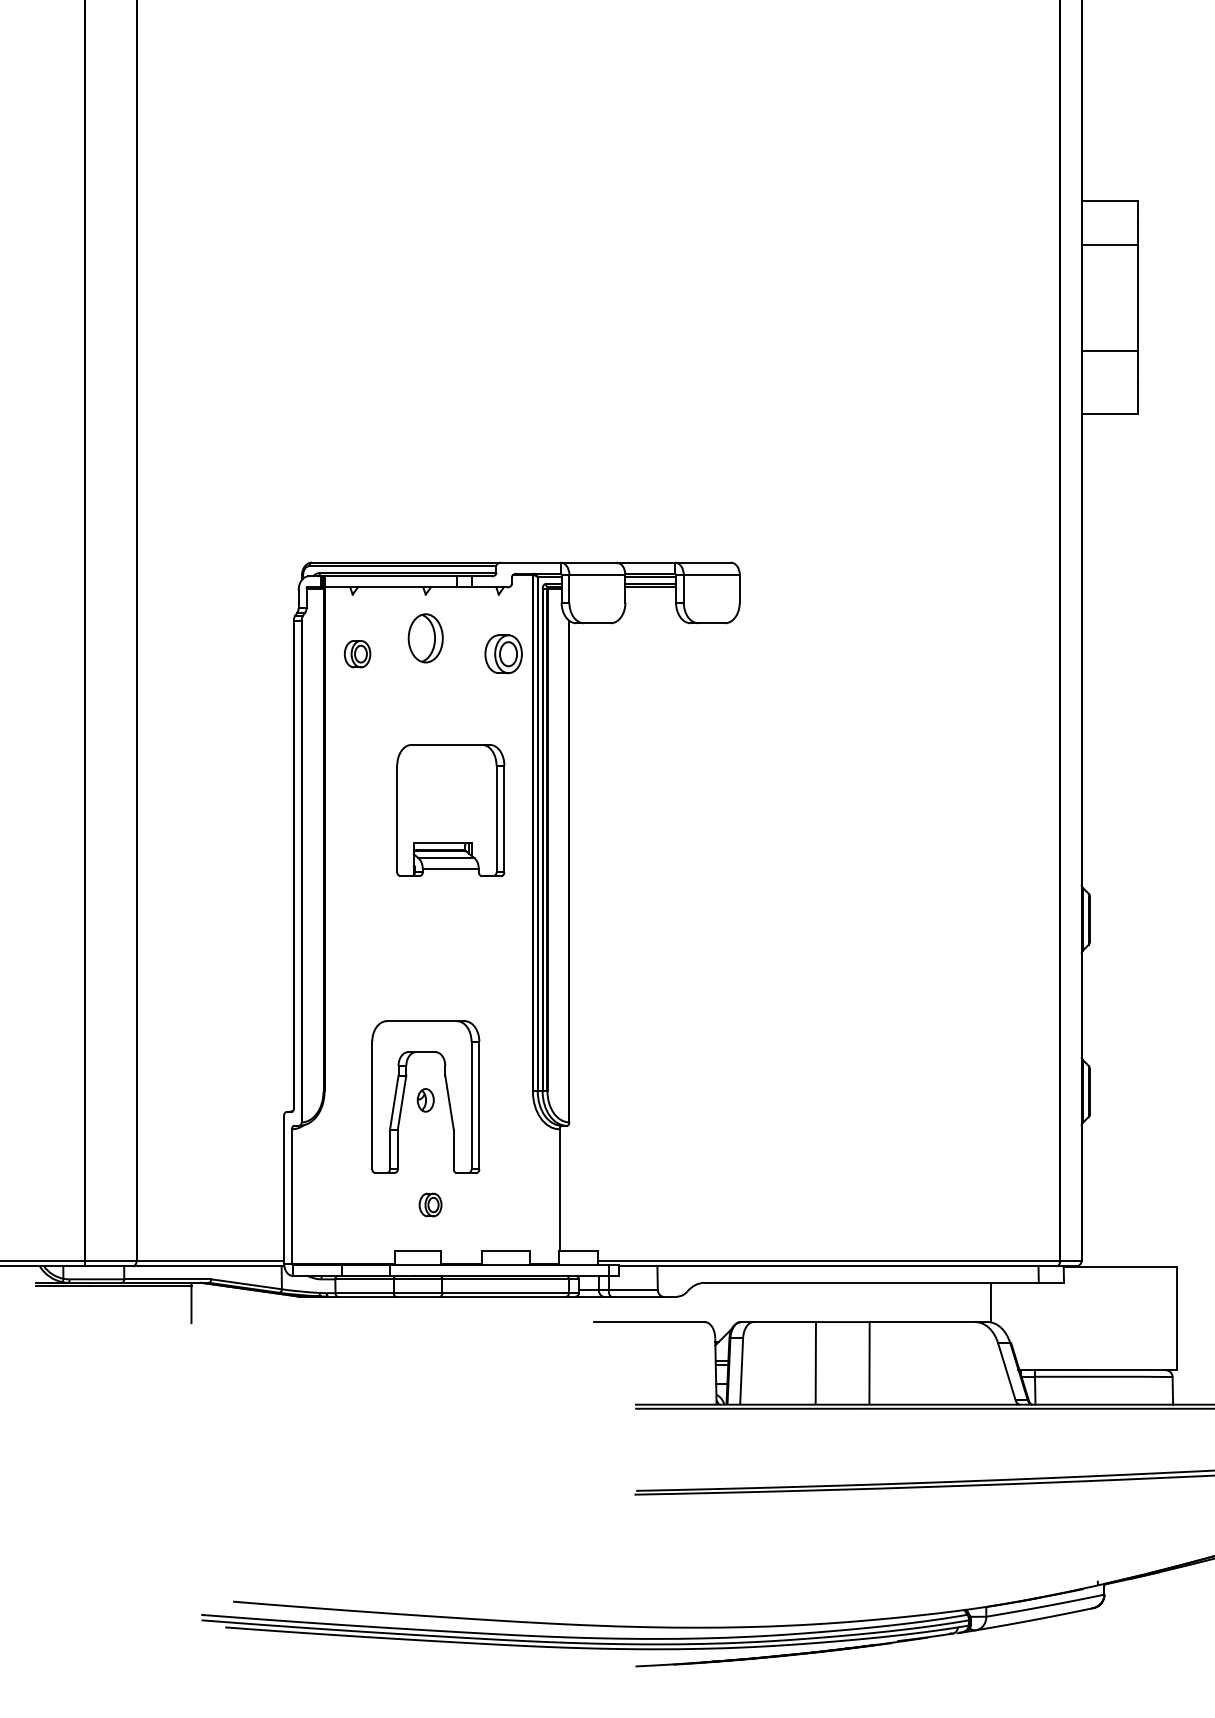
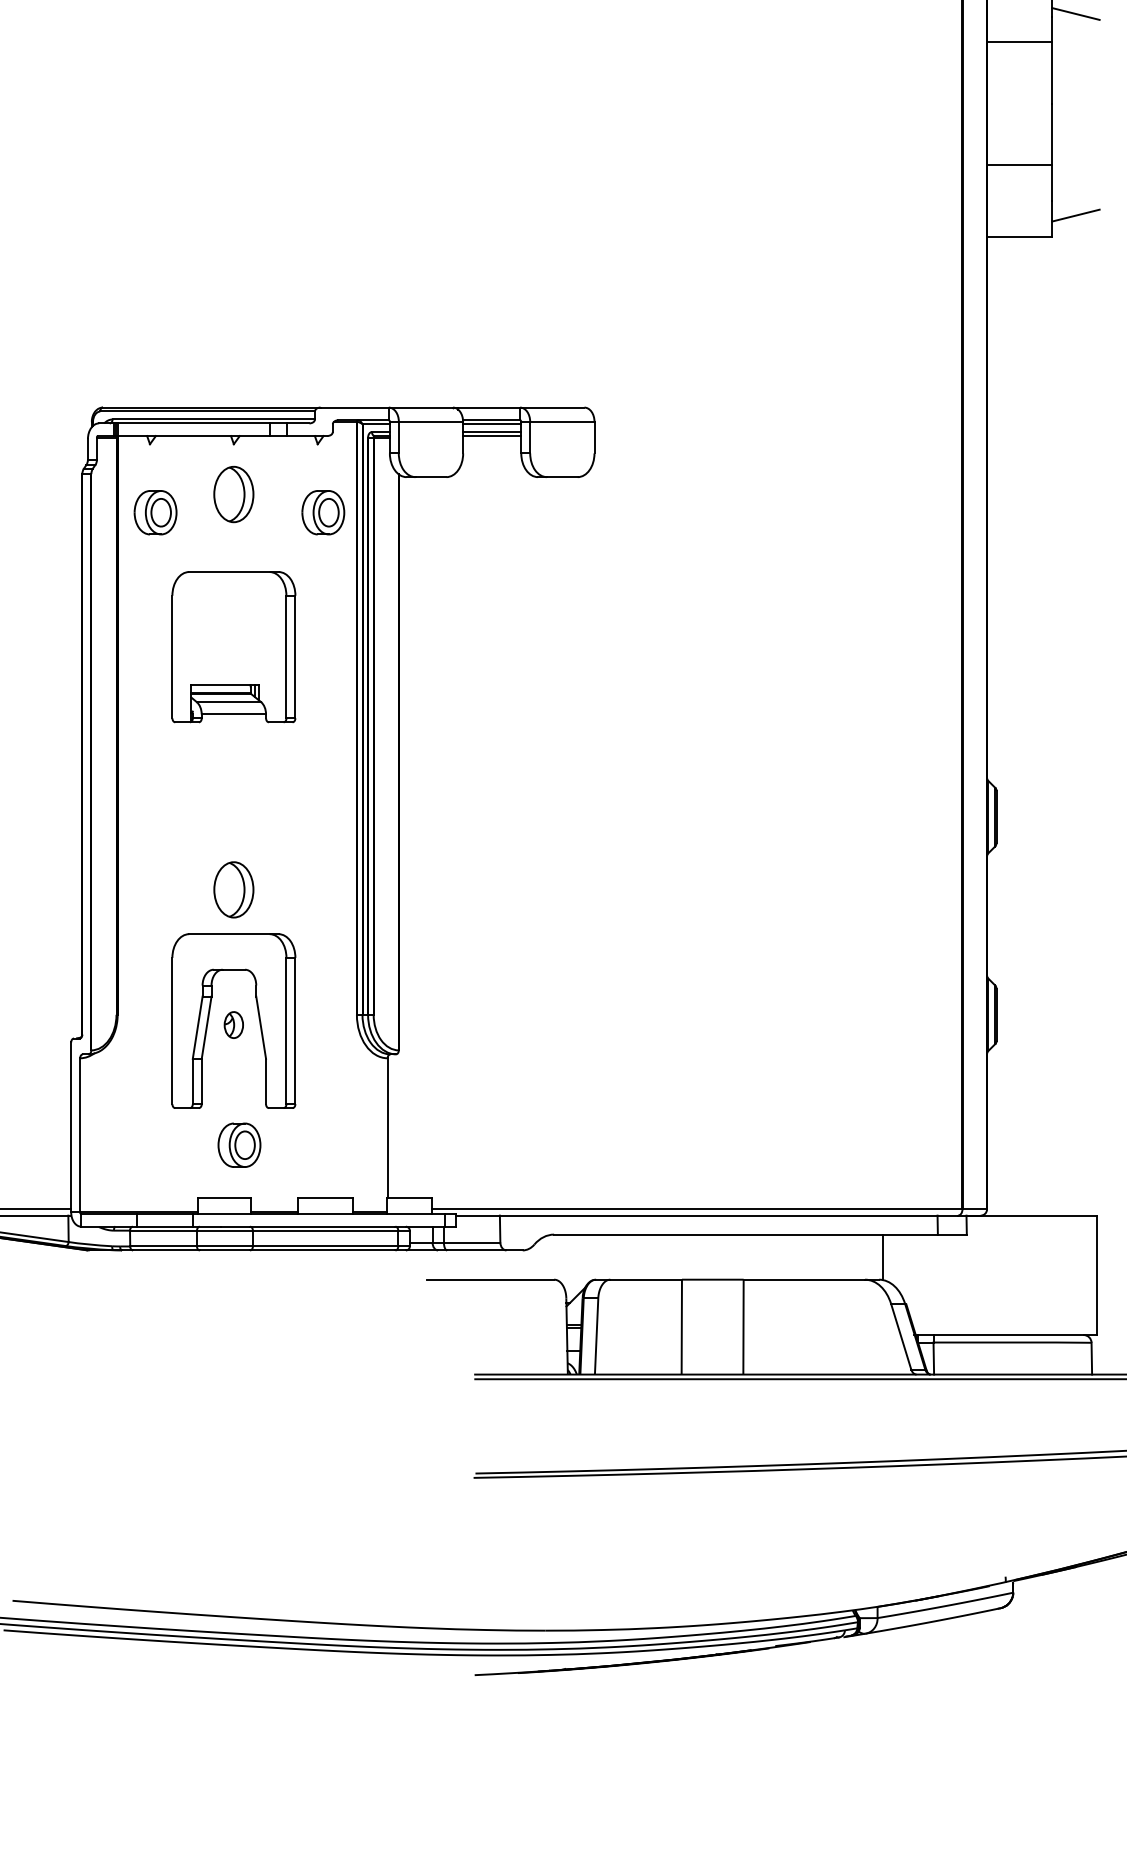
line: (1158, 219) -> (1075, 13), added
line: (1158, 395) -> (1075, 215), added
part: (357, 653) -> (155, 511), size x1.43
part: (450, 810) -> (233, 647), moved
part: (425, 982) -> (233, 889), added
part: (430, 1204) -> (239, 1144), size x1.67

